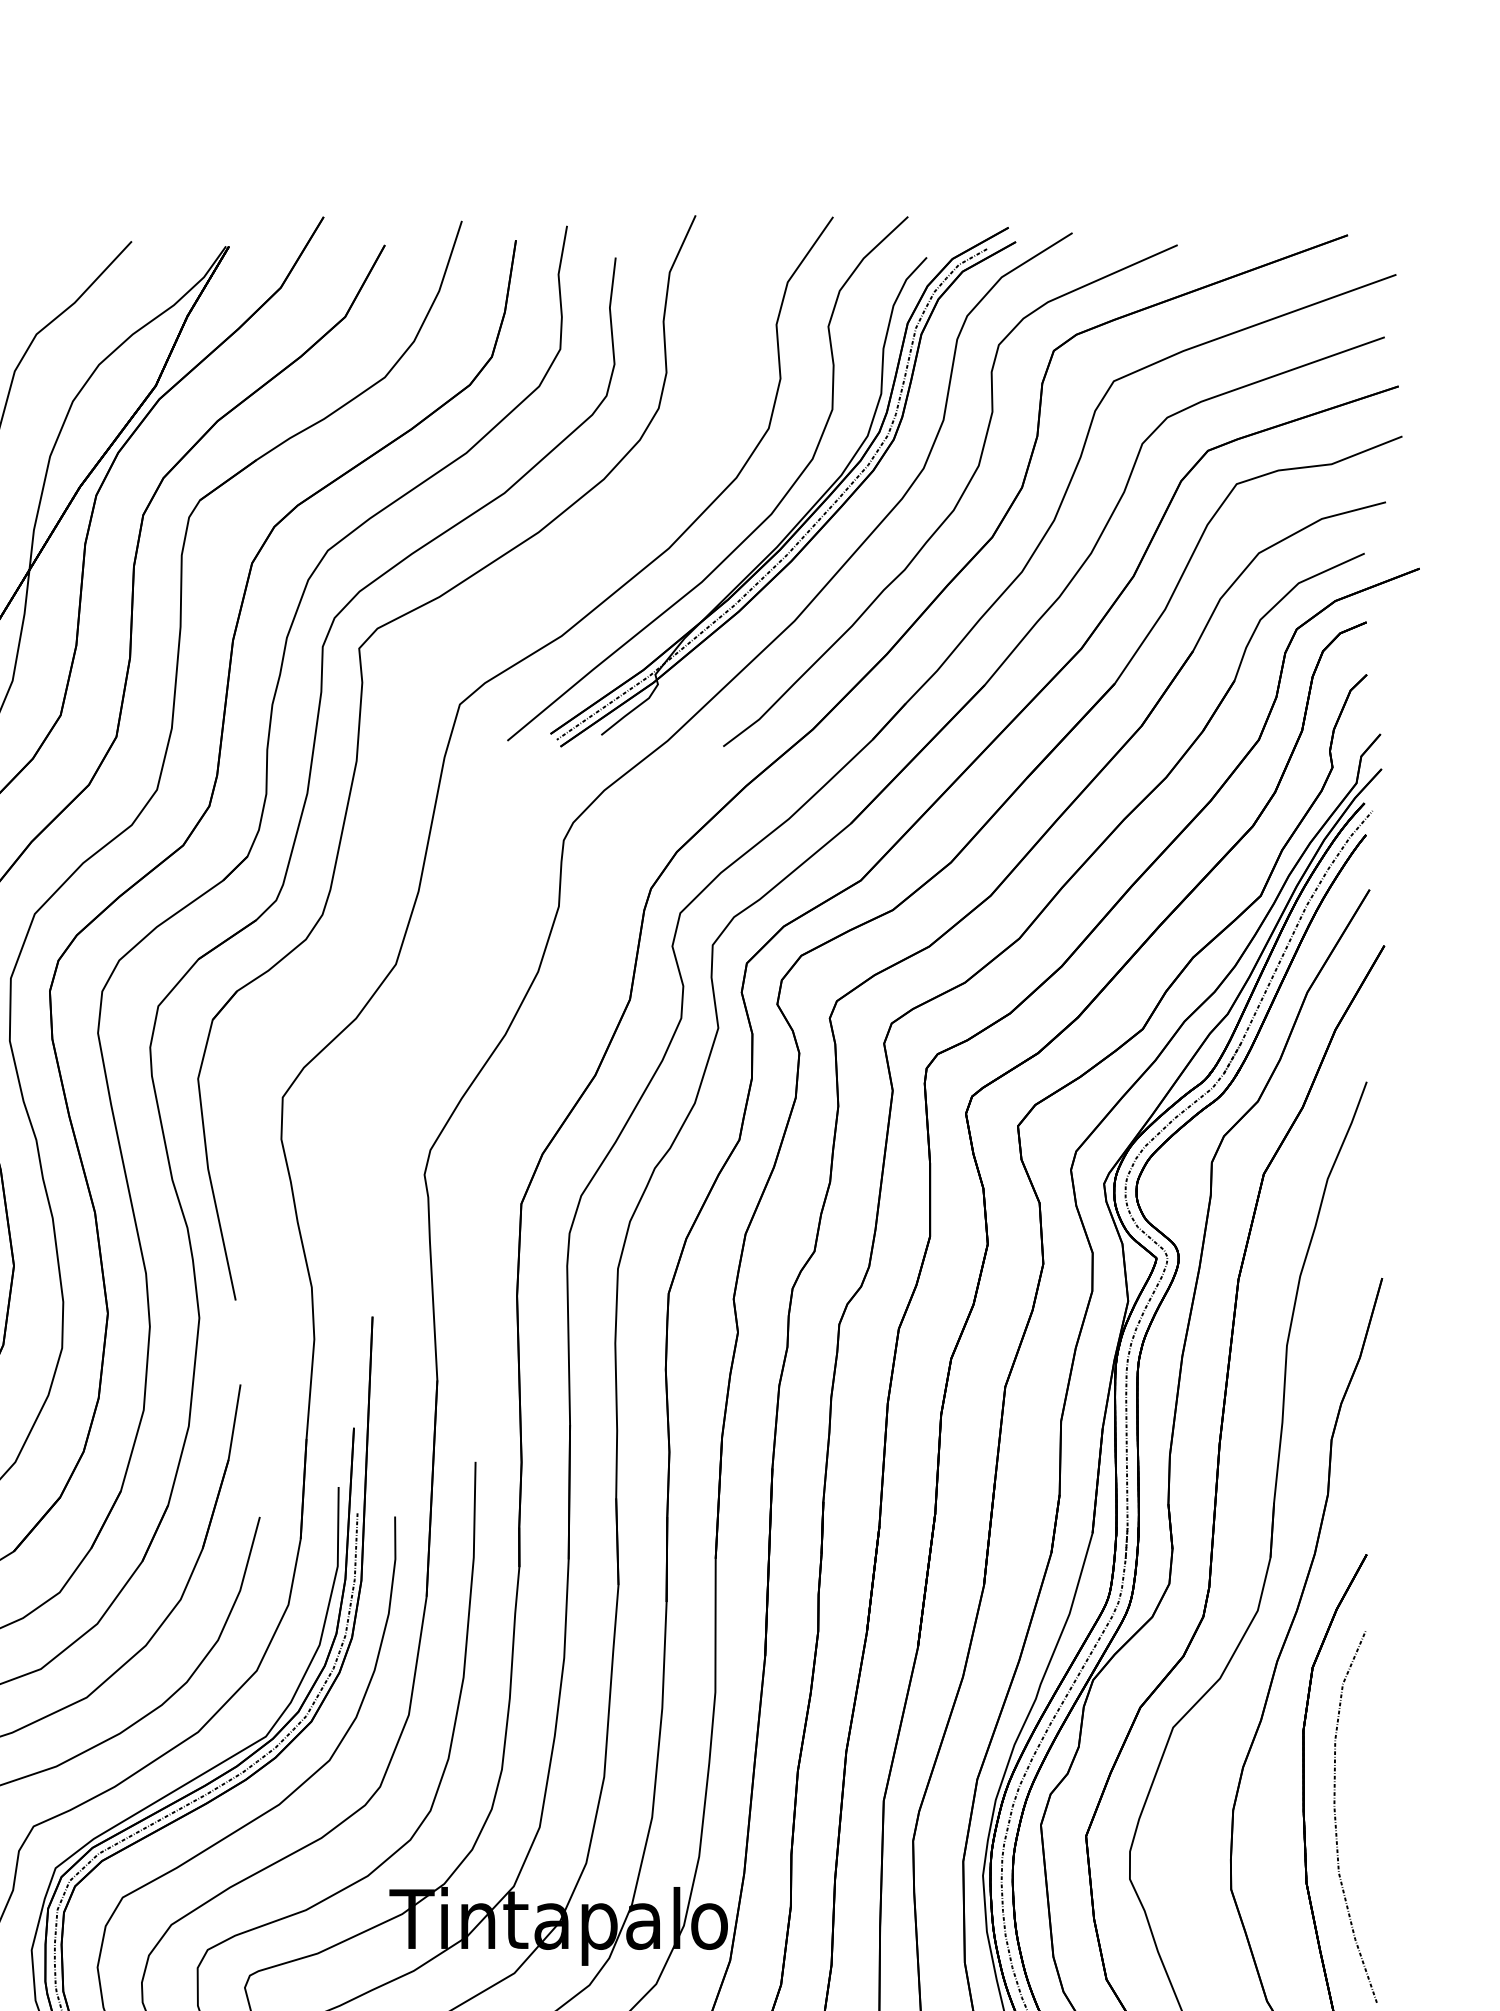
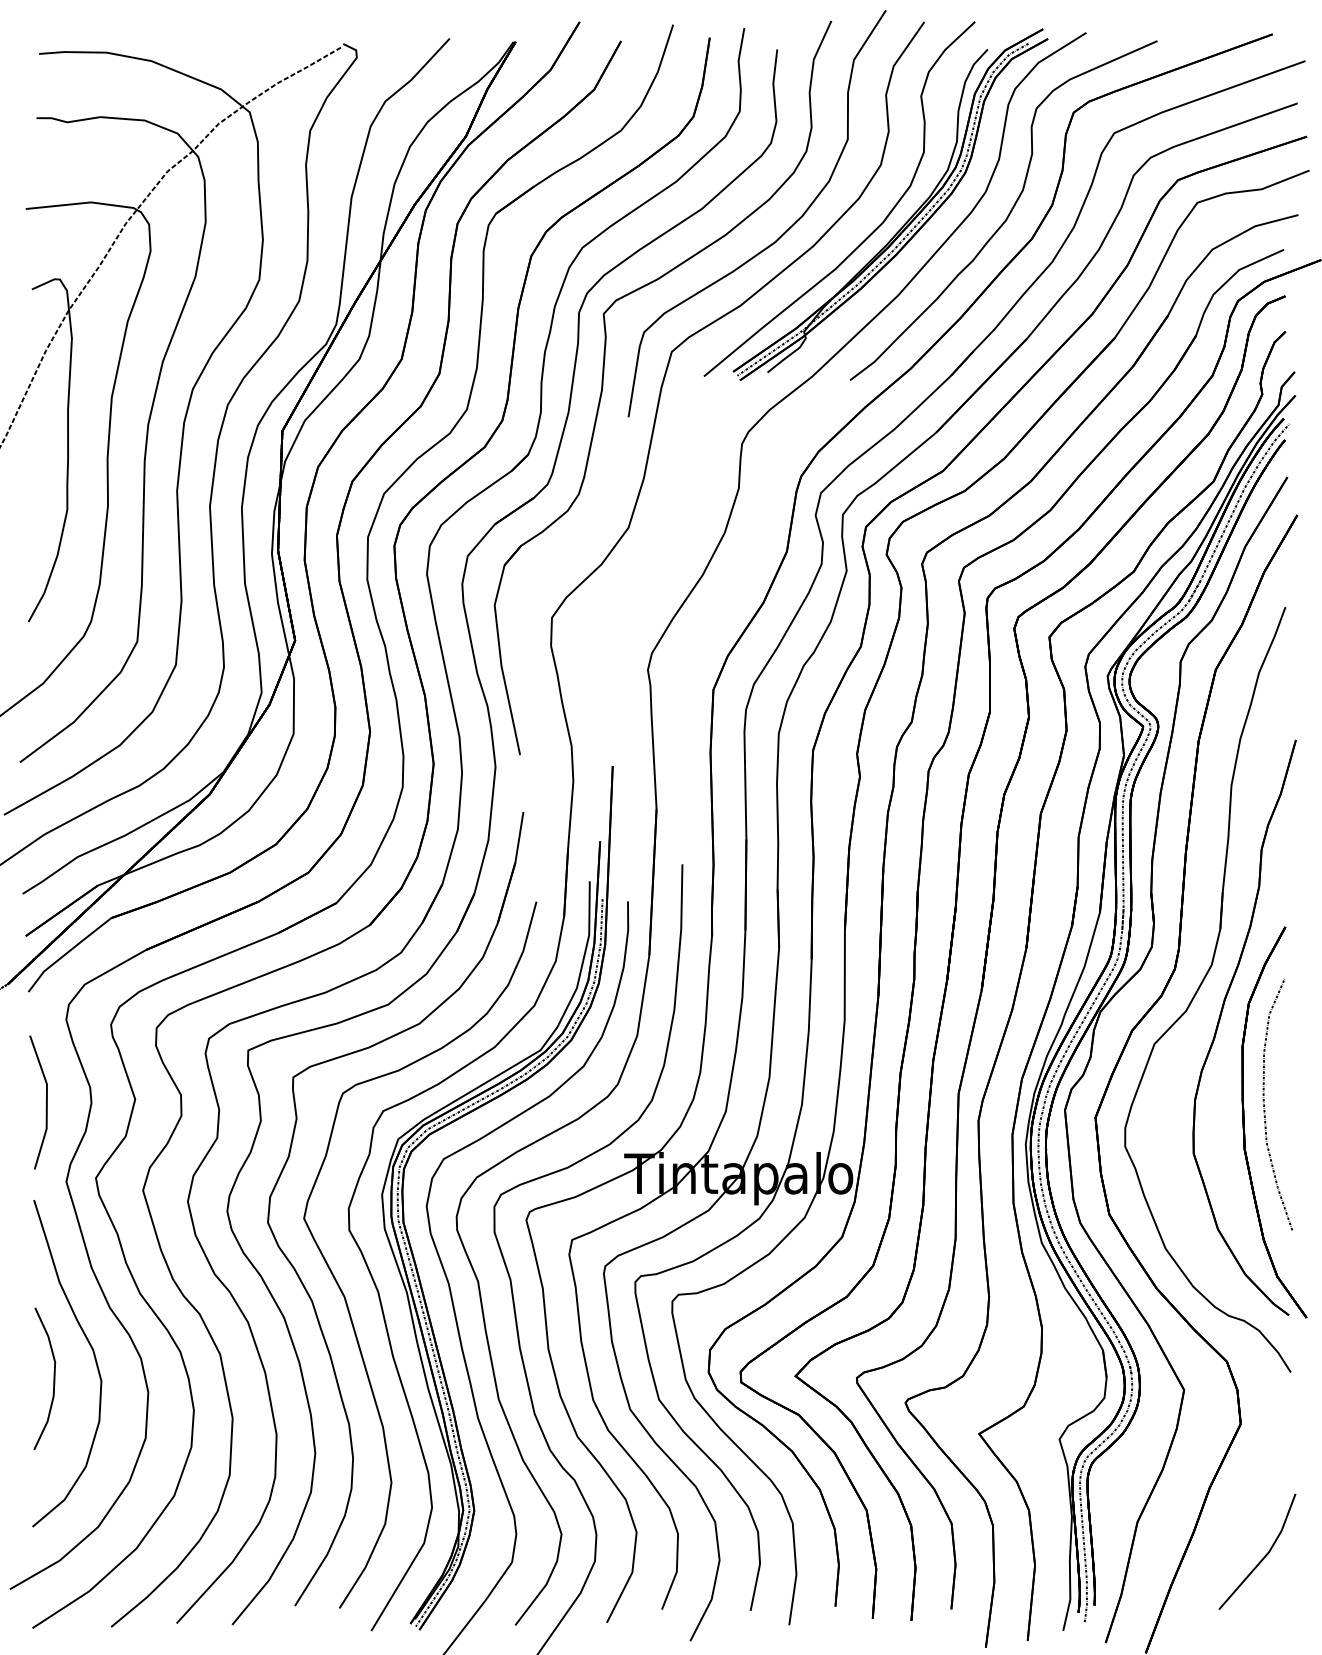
curve: (619, 533) -> (779, 236), added

